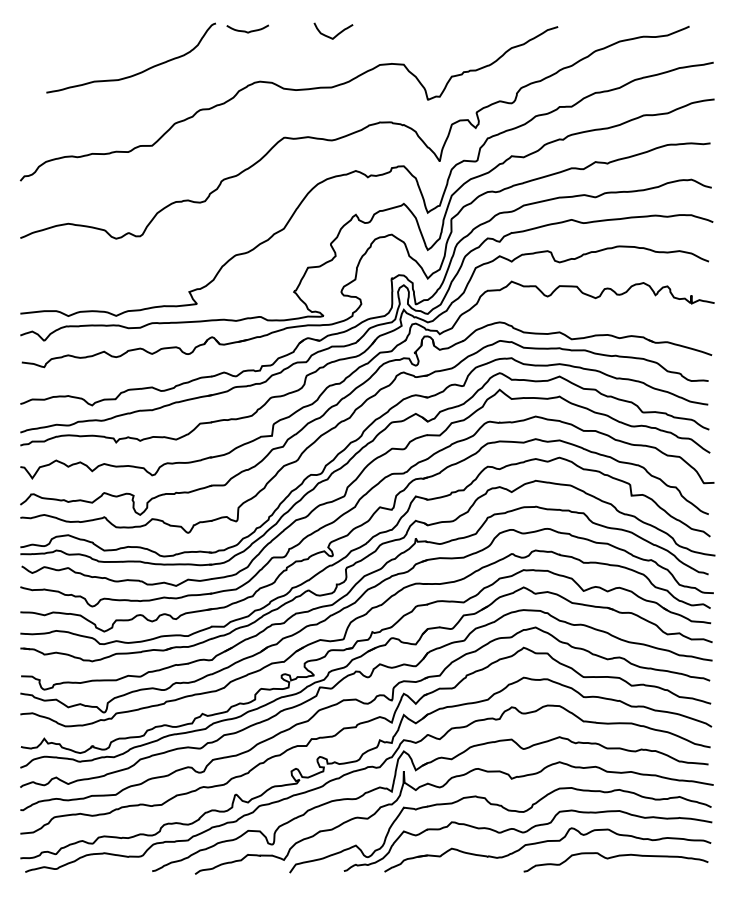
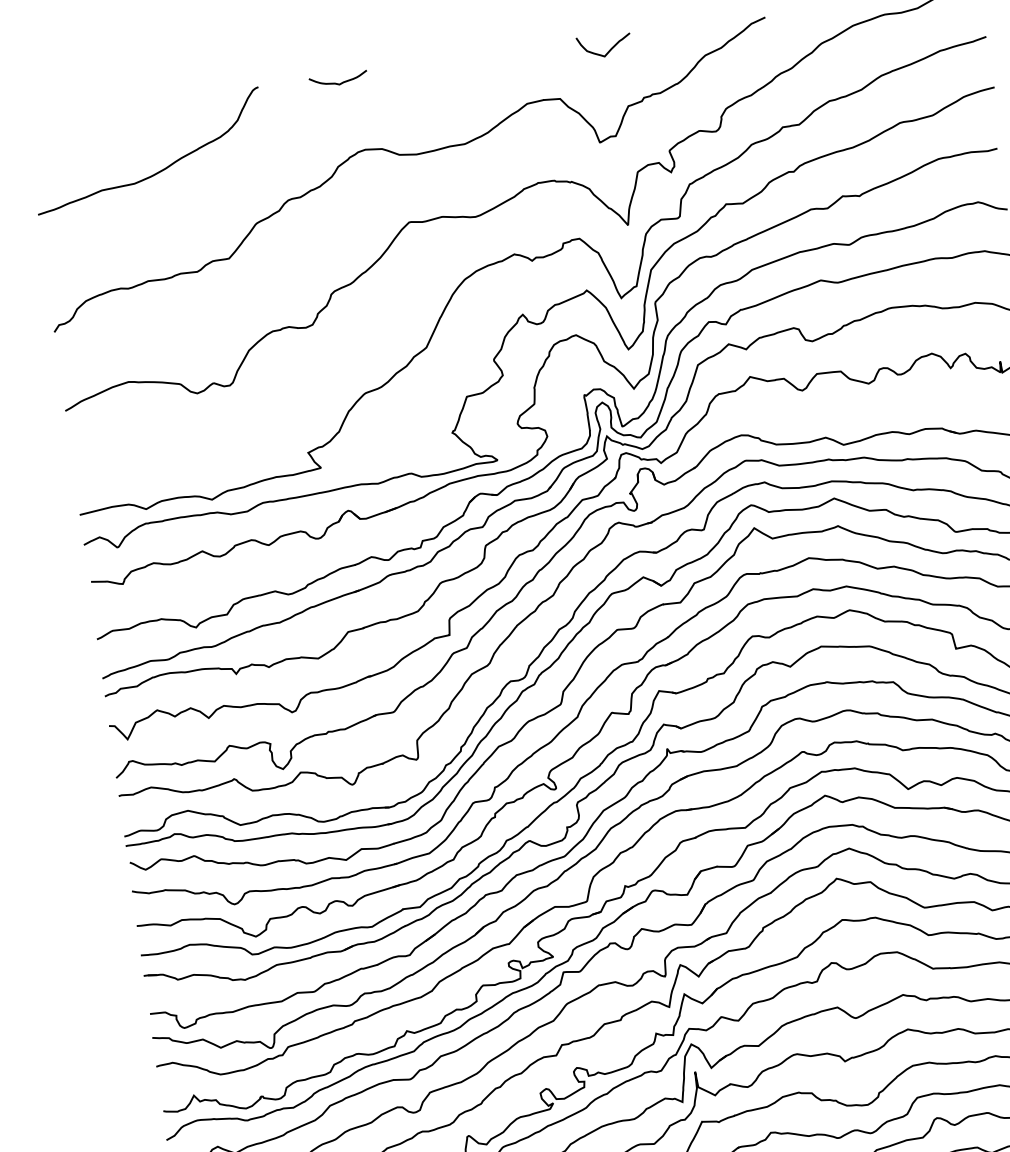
curve: (337, 33) -> (610, 48), moved
curve: (135, 73) -> (157, 171), moved

